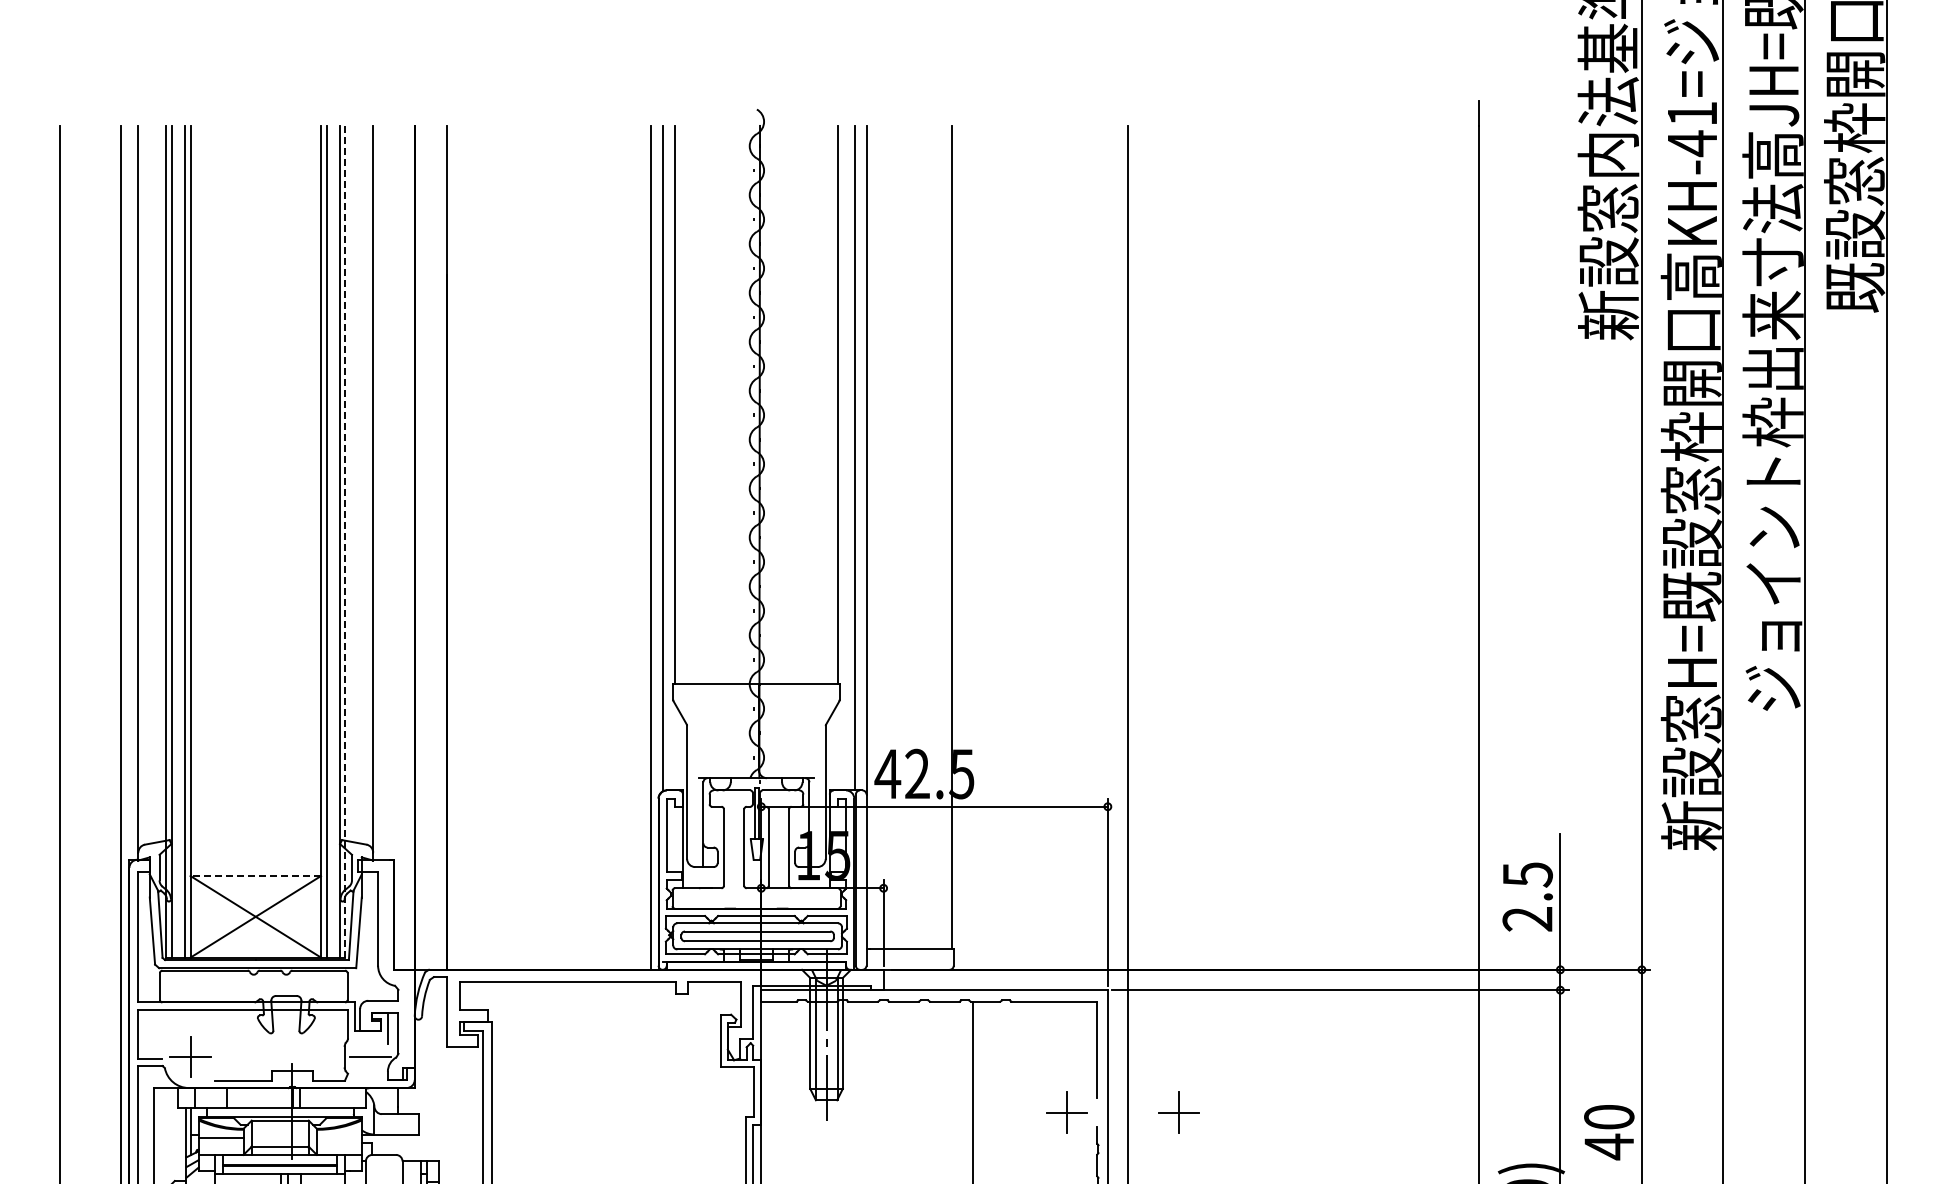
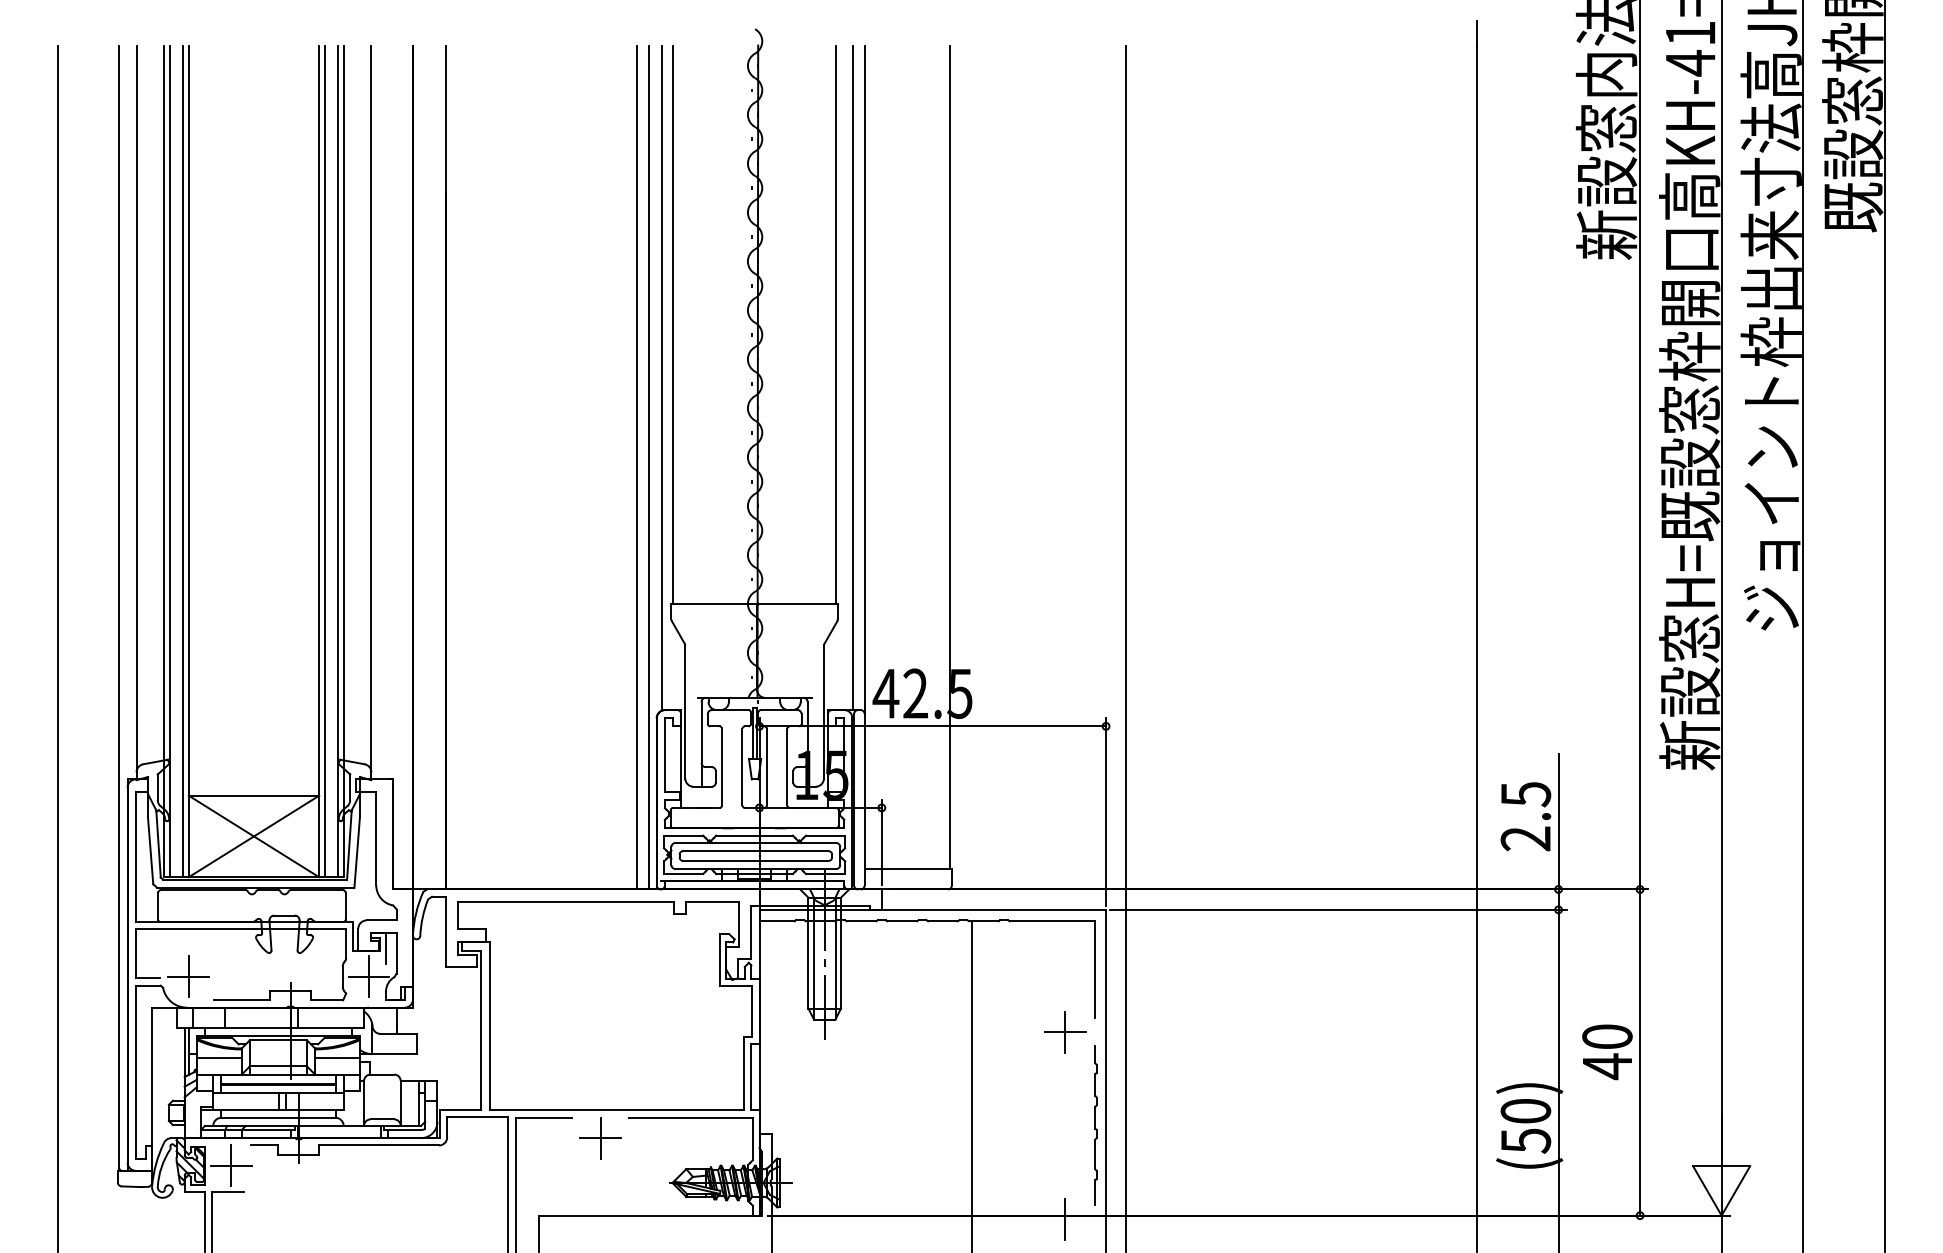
line: (345, 541) -> (343, 461), dashed -> solid
line: (639, 547) -> (637, 467), added
line: (255, 875) -> (253, 795), dashed -> solid
line: (370, 1056) -> (368, 976), added
part: (1179, 1112) -> (1177, 1032), removed
line: (339, 1137) -> (337, 1057), added

